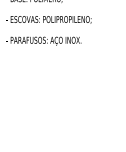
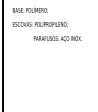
text: (45, 40) -> (57, 38), moved

